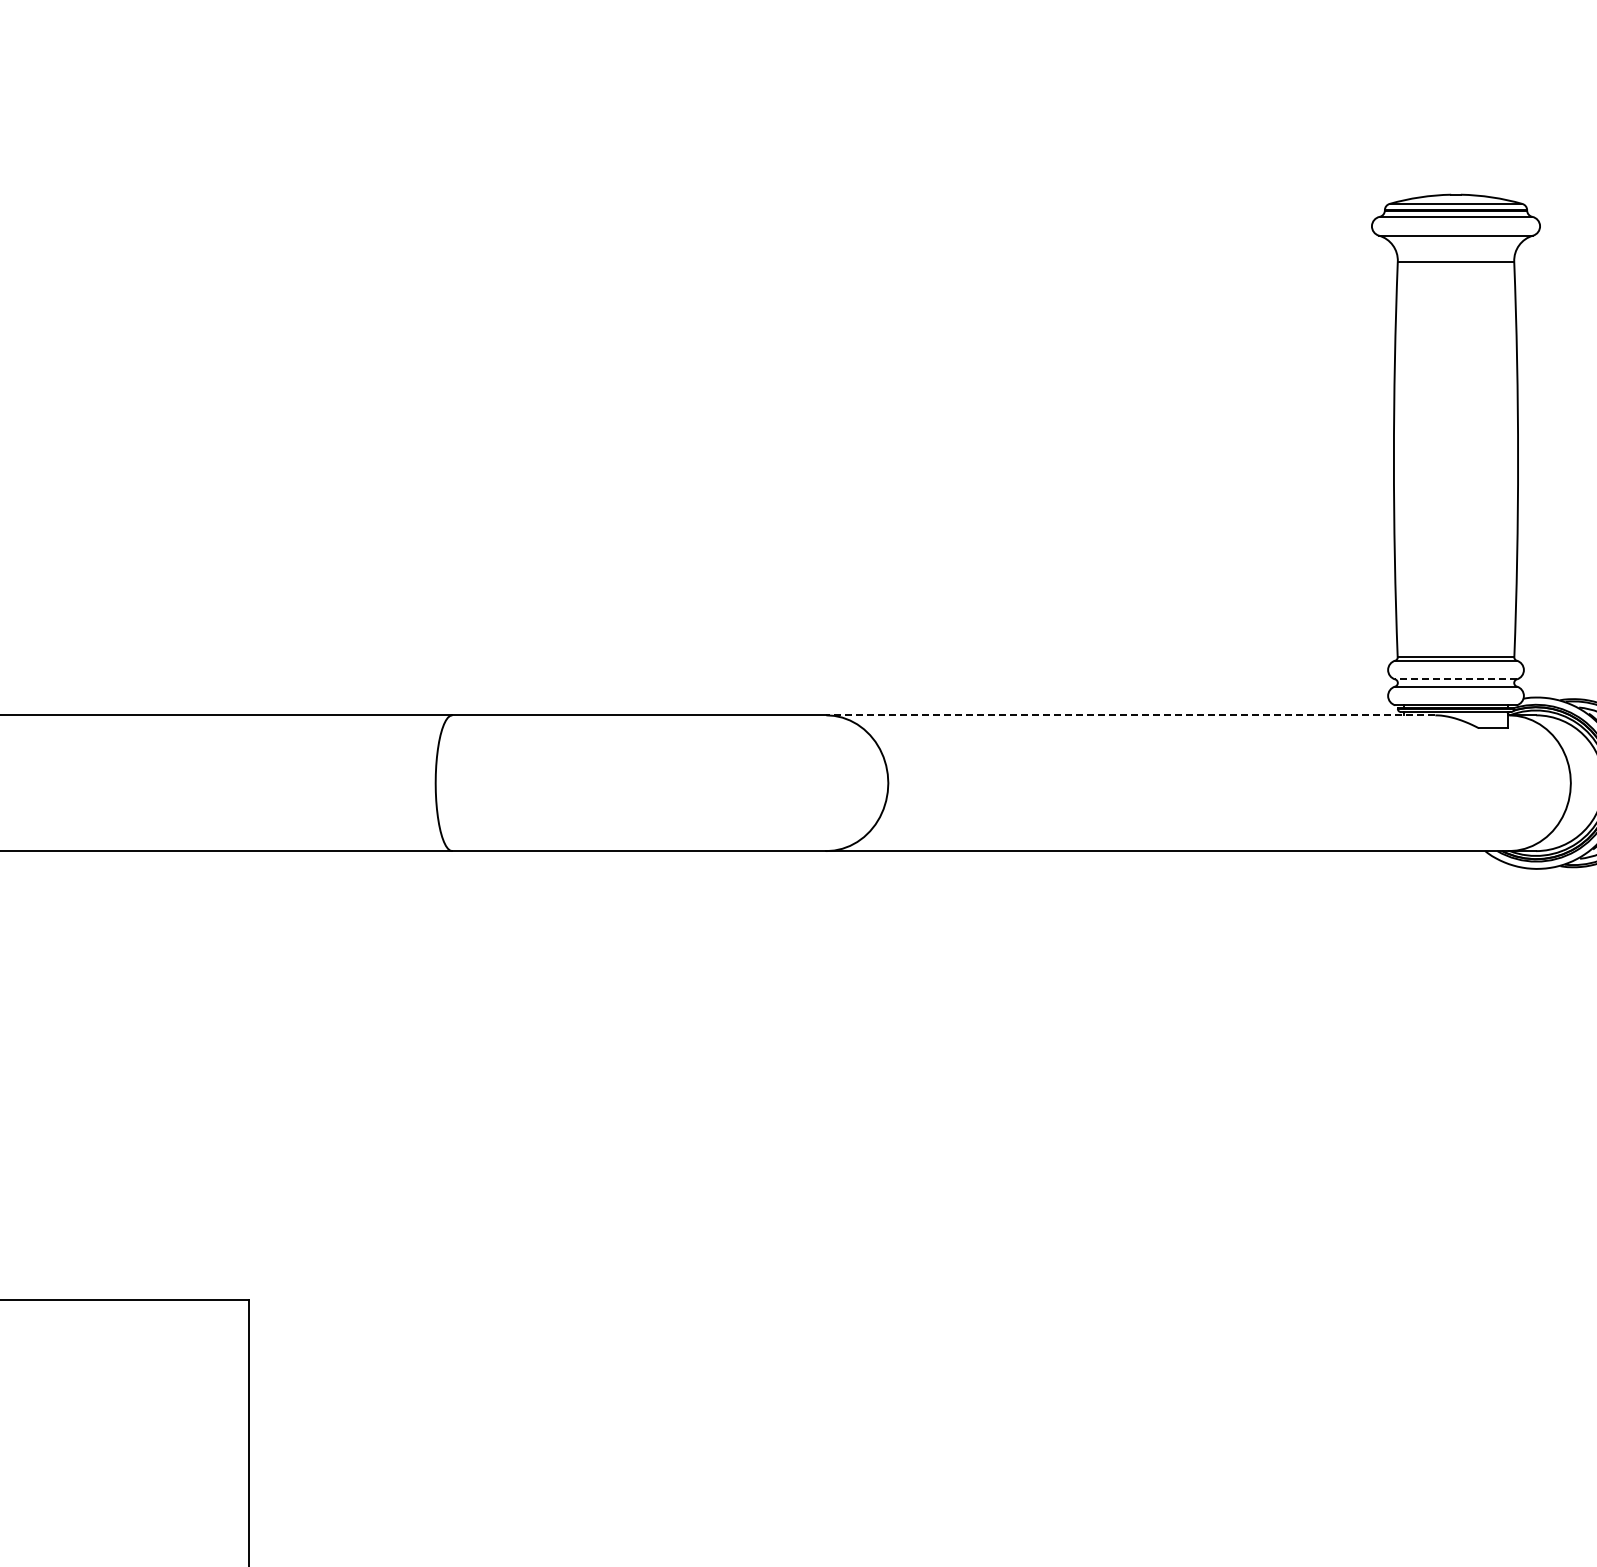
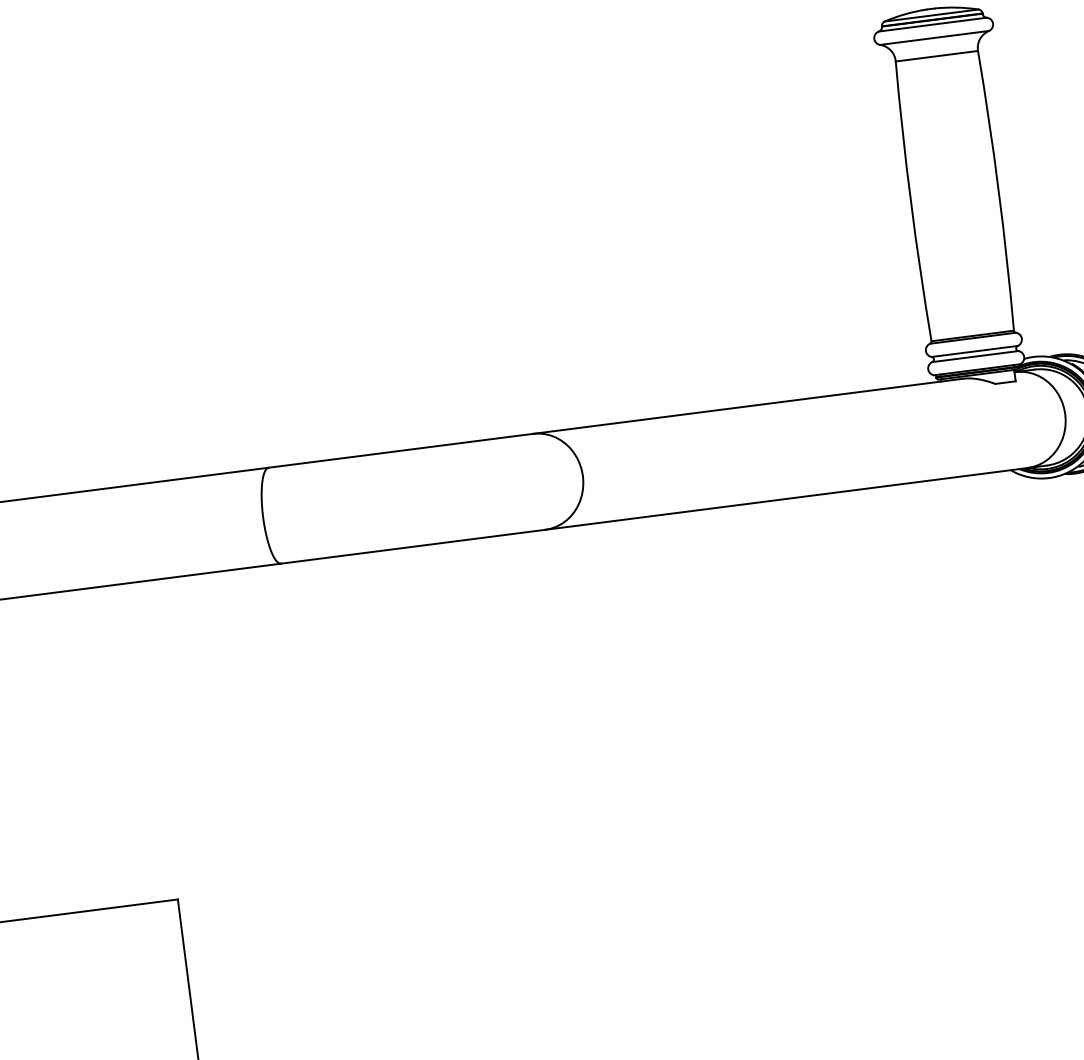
line: (1456, 679) -> (975, 351), dashed -> solid
line: (1130, 715) -> (747, 406), dashed -> solid

